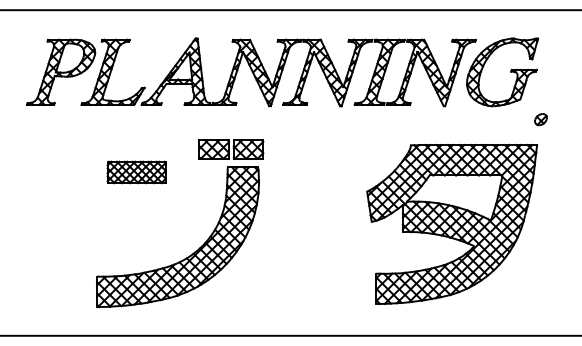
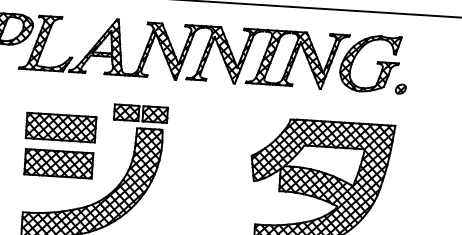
part: (540, 119) -> (400, 89), moved
part: (136, 172) -> (61, 127), size x1.43
part: (136, 215) -> (58, 163), added

